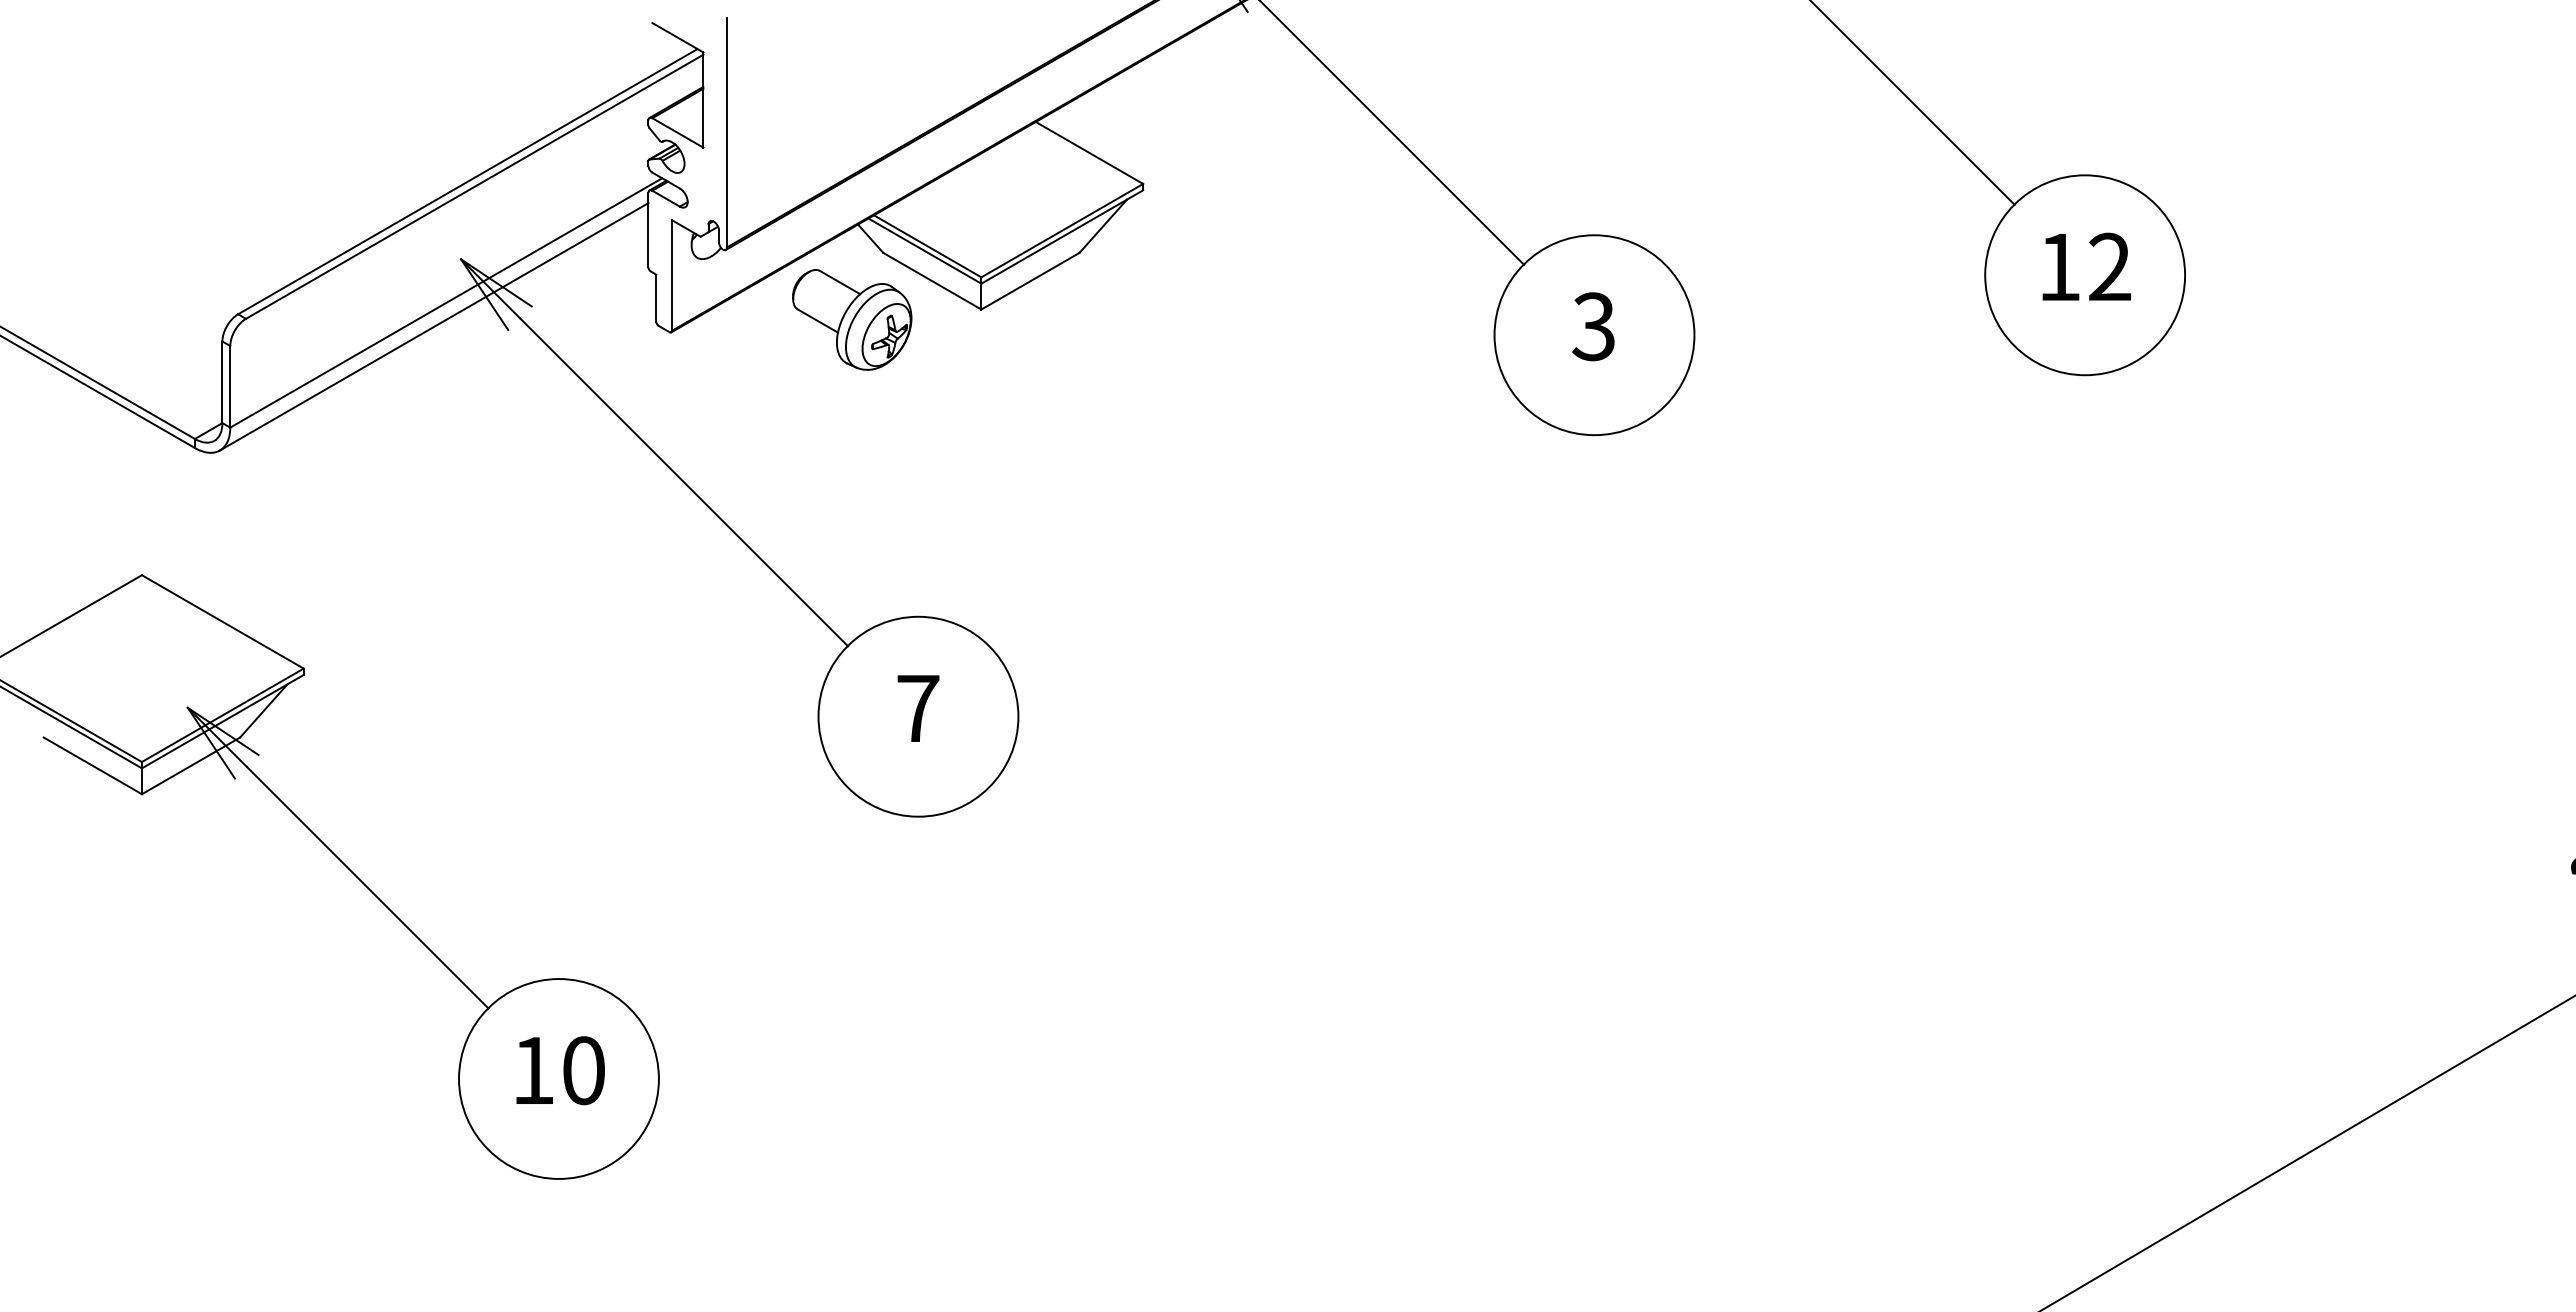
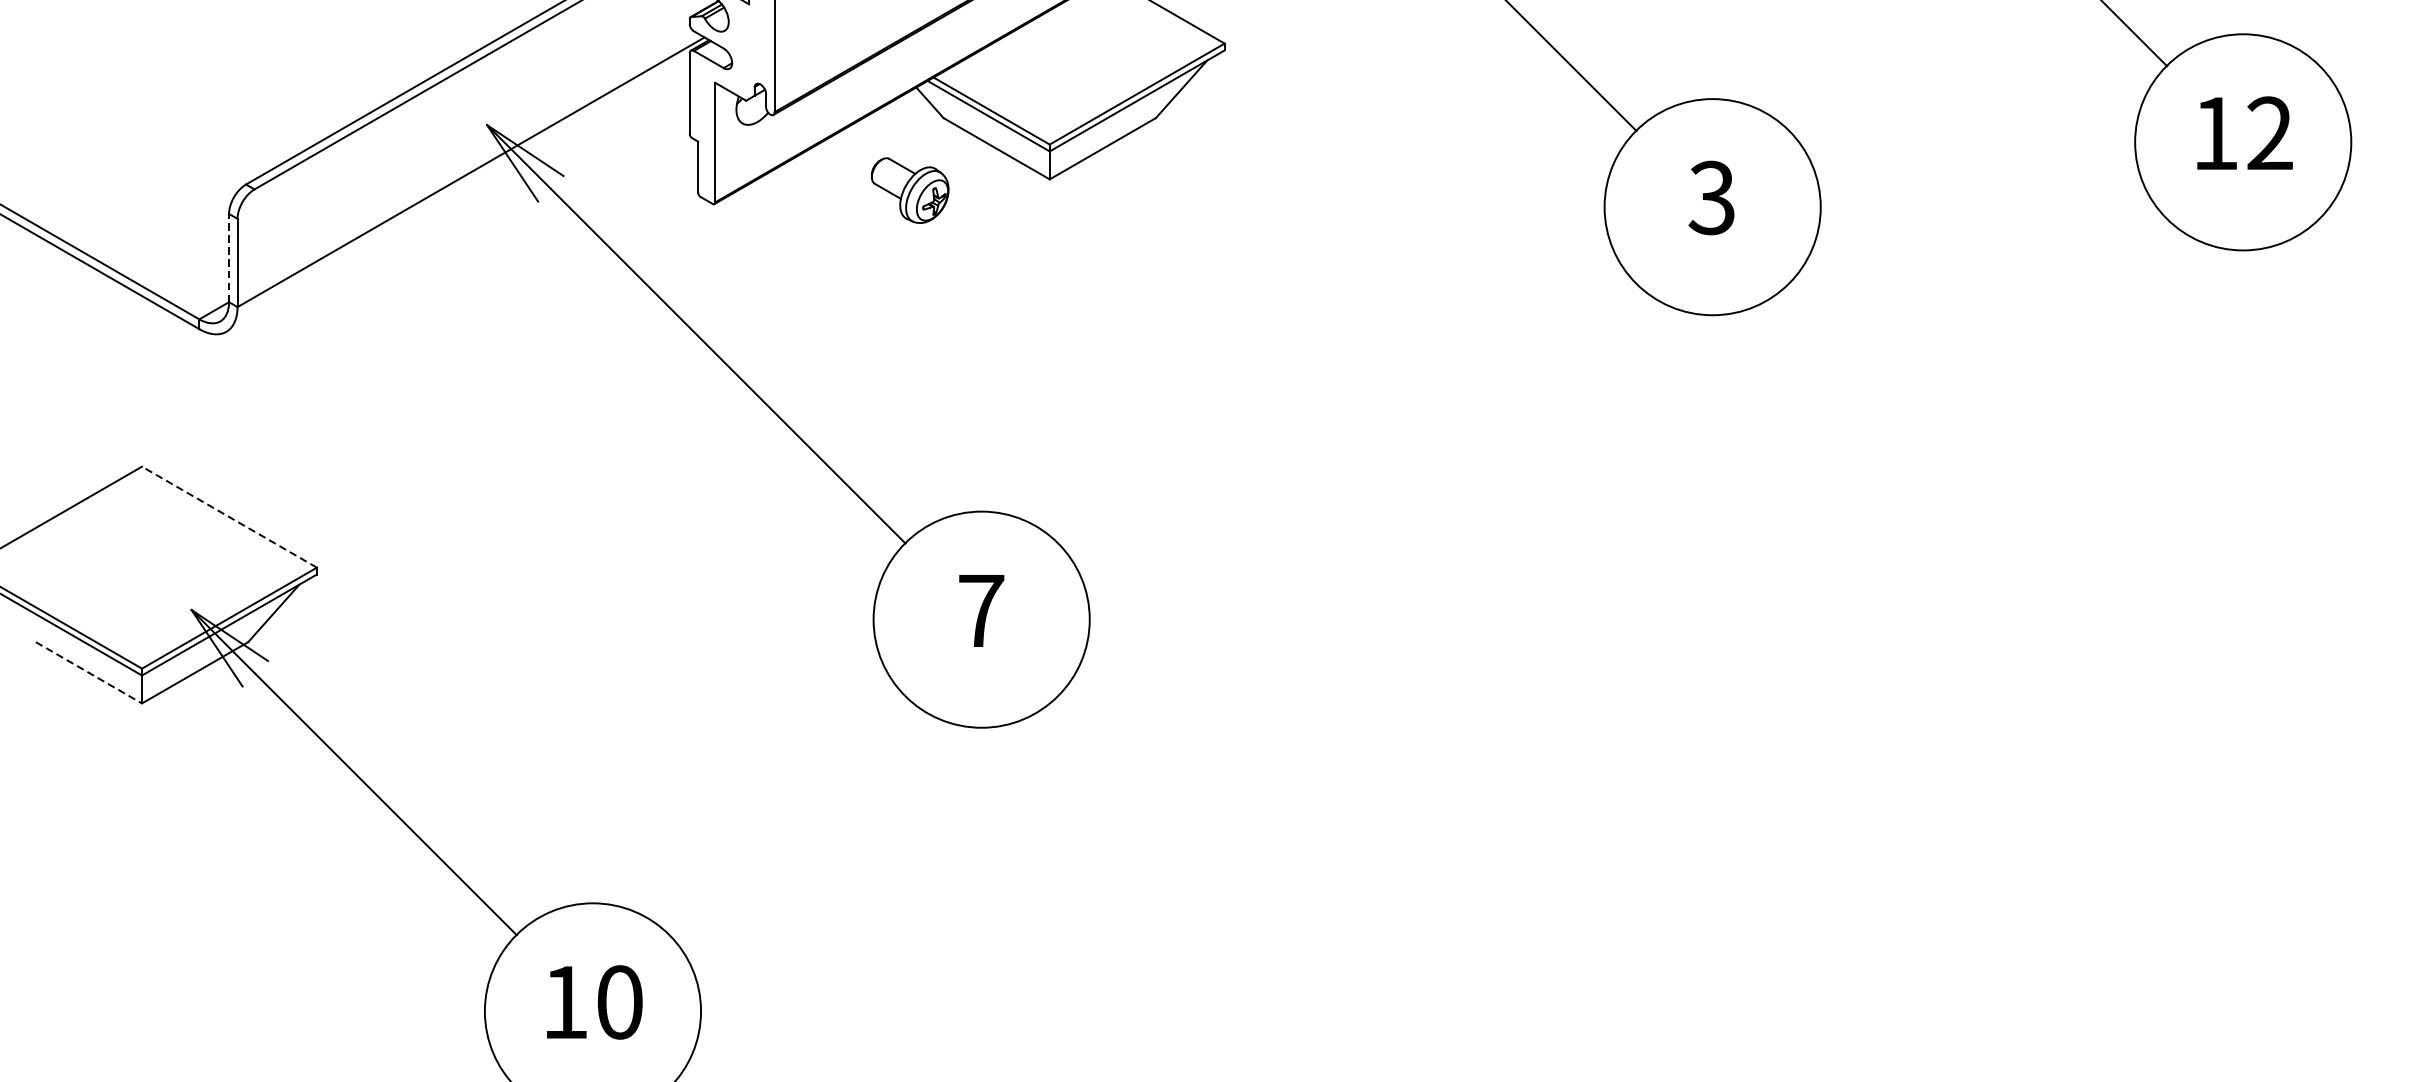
part: (852, 319) -> (910, 190), size x0.6
line: (433, 326) -> (457, 197), removed
line: (222, 382) -> (229, 258), solid -> dashed
line: (222, 621) -> (229, 516), solid -> dashed
line: (92, 765) -> (88, 672), solid -> dashed

